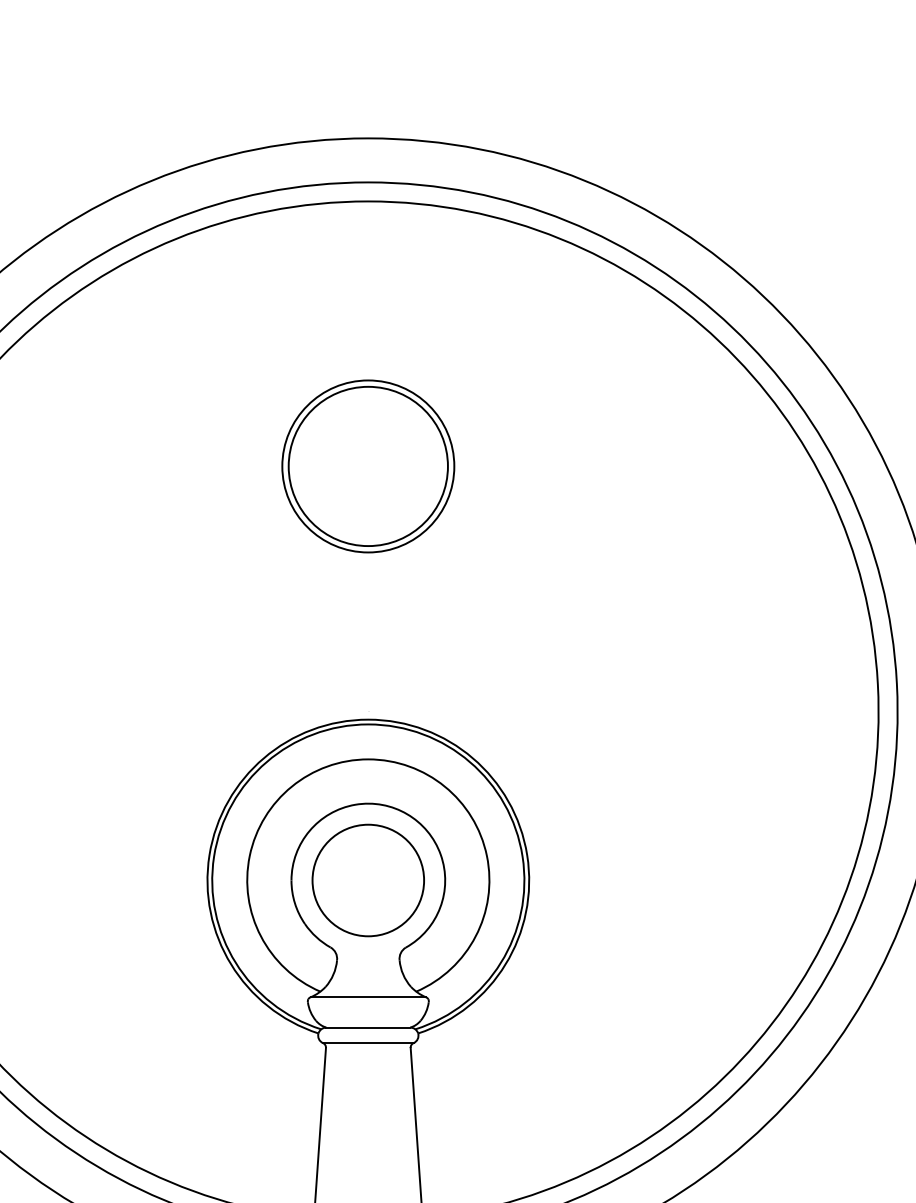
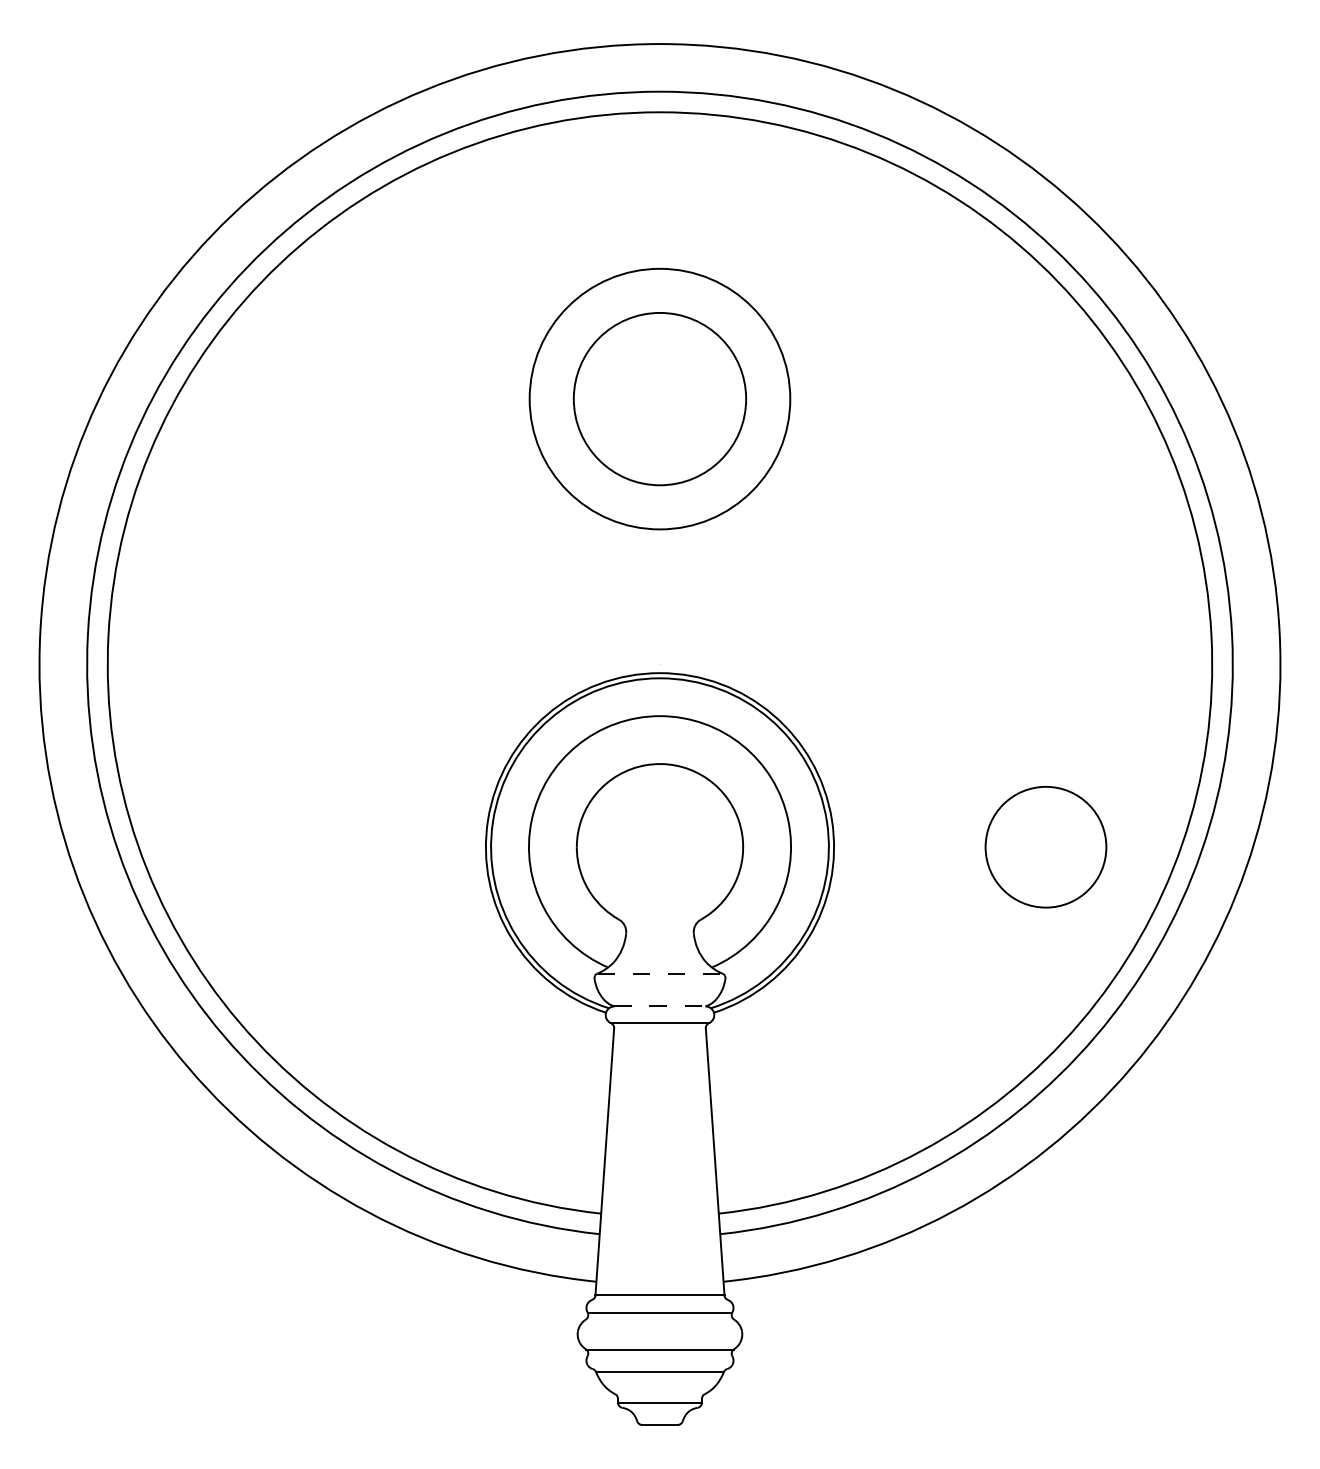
circle: (367, 466) -> (659, 399), size x1.4
circle: (367, 880) -> (1045, 847), moved
line: (368, 997) -> (660, 973), solid -> dashed
line: (367, 1027) -> (659, 1006), solid -> dashed

